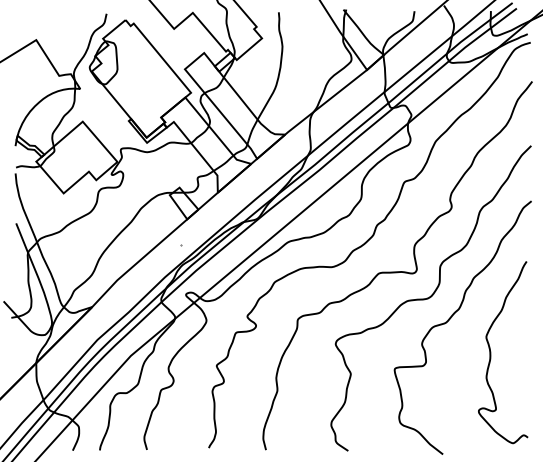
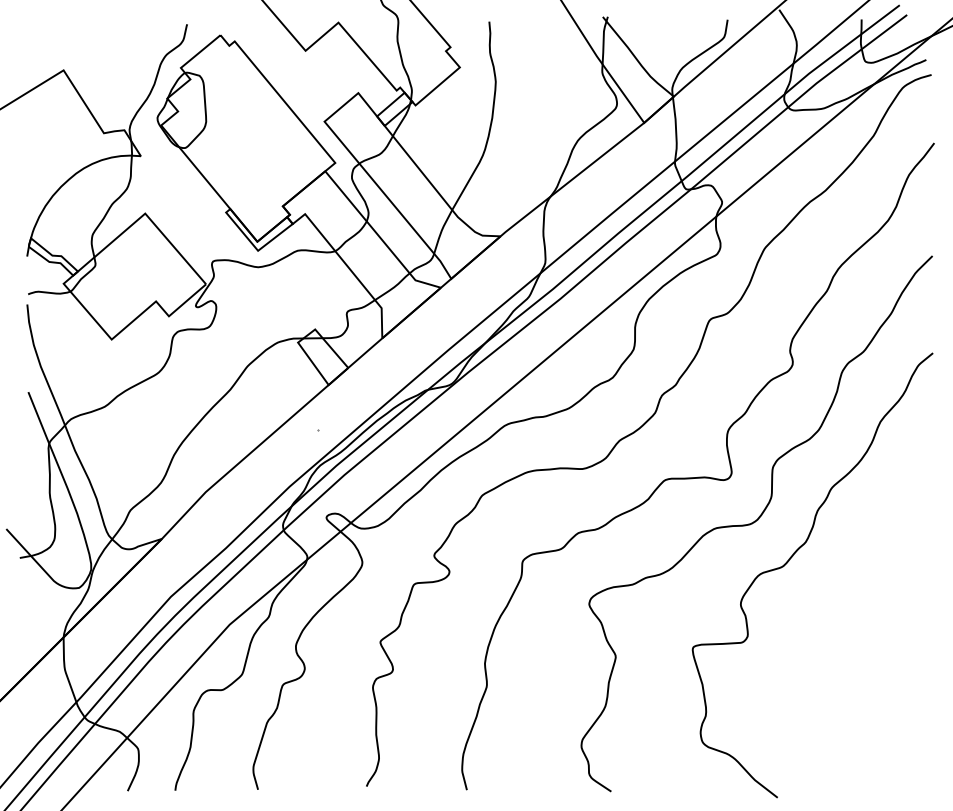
curve: (491, 352) -> (862, 618), removed

